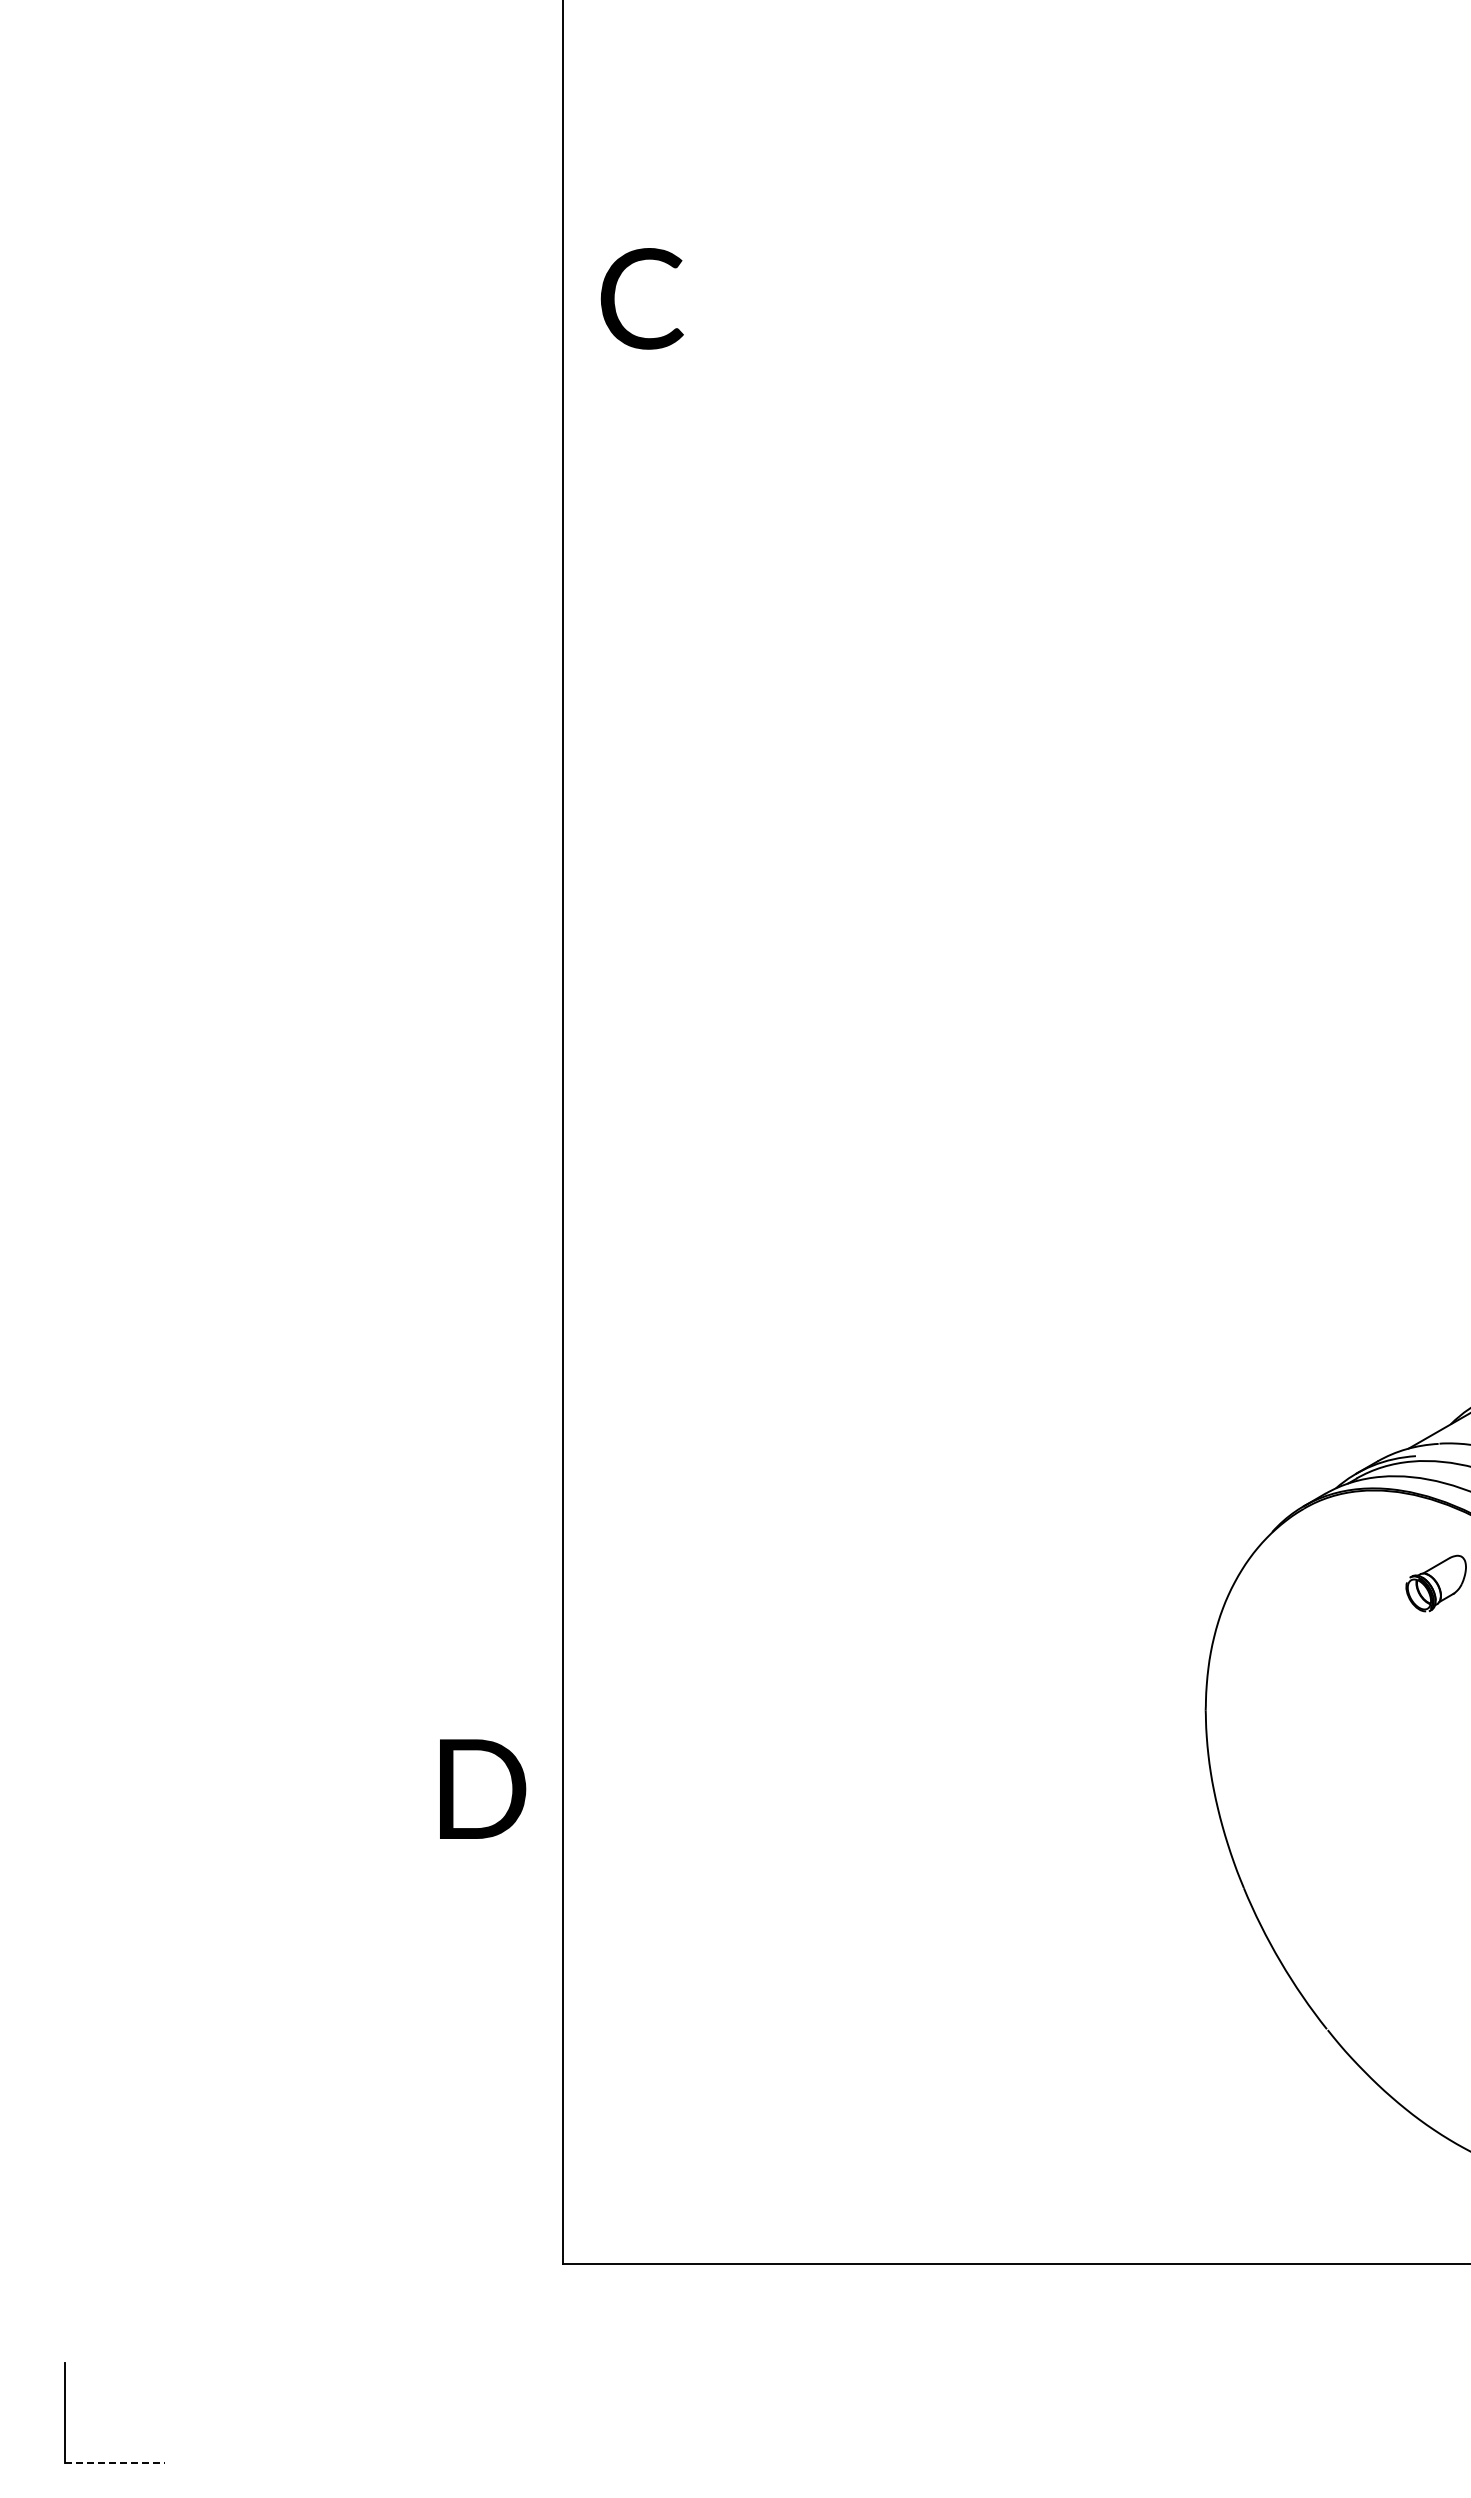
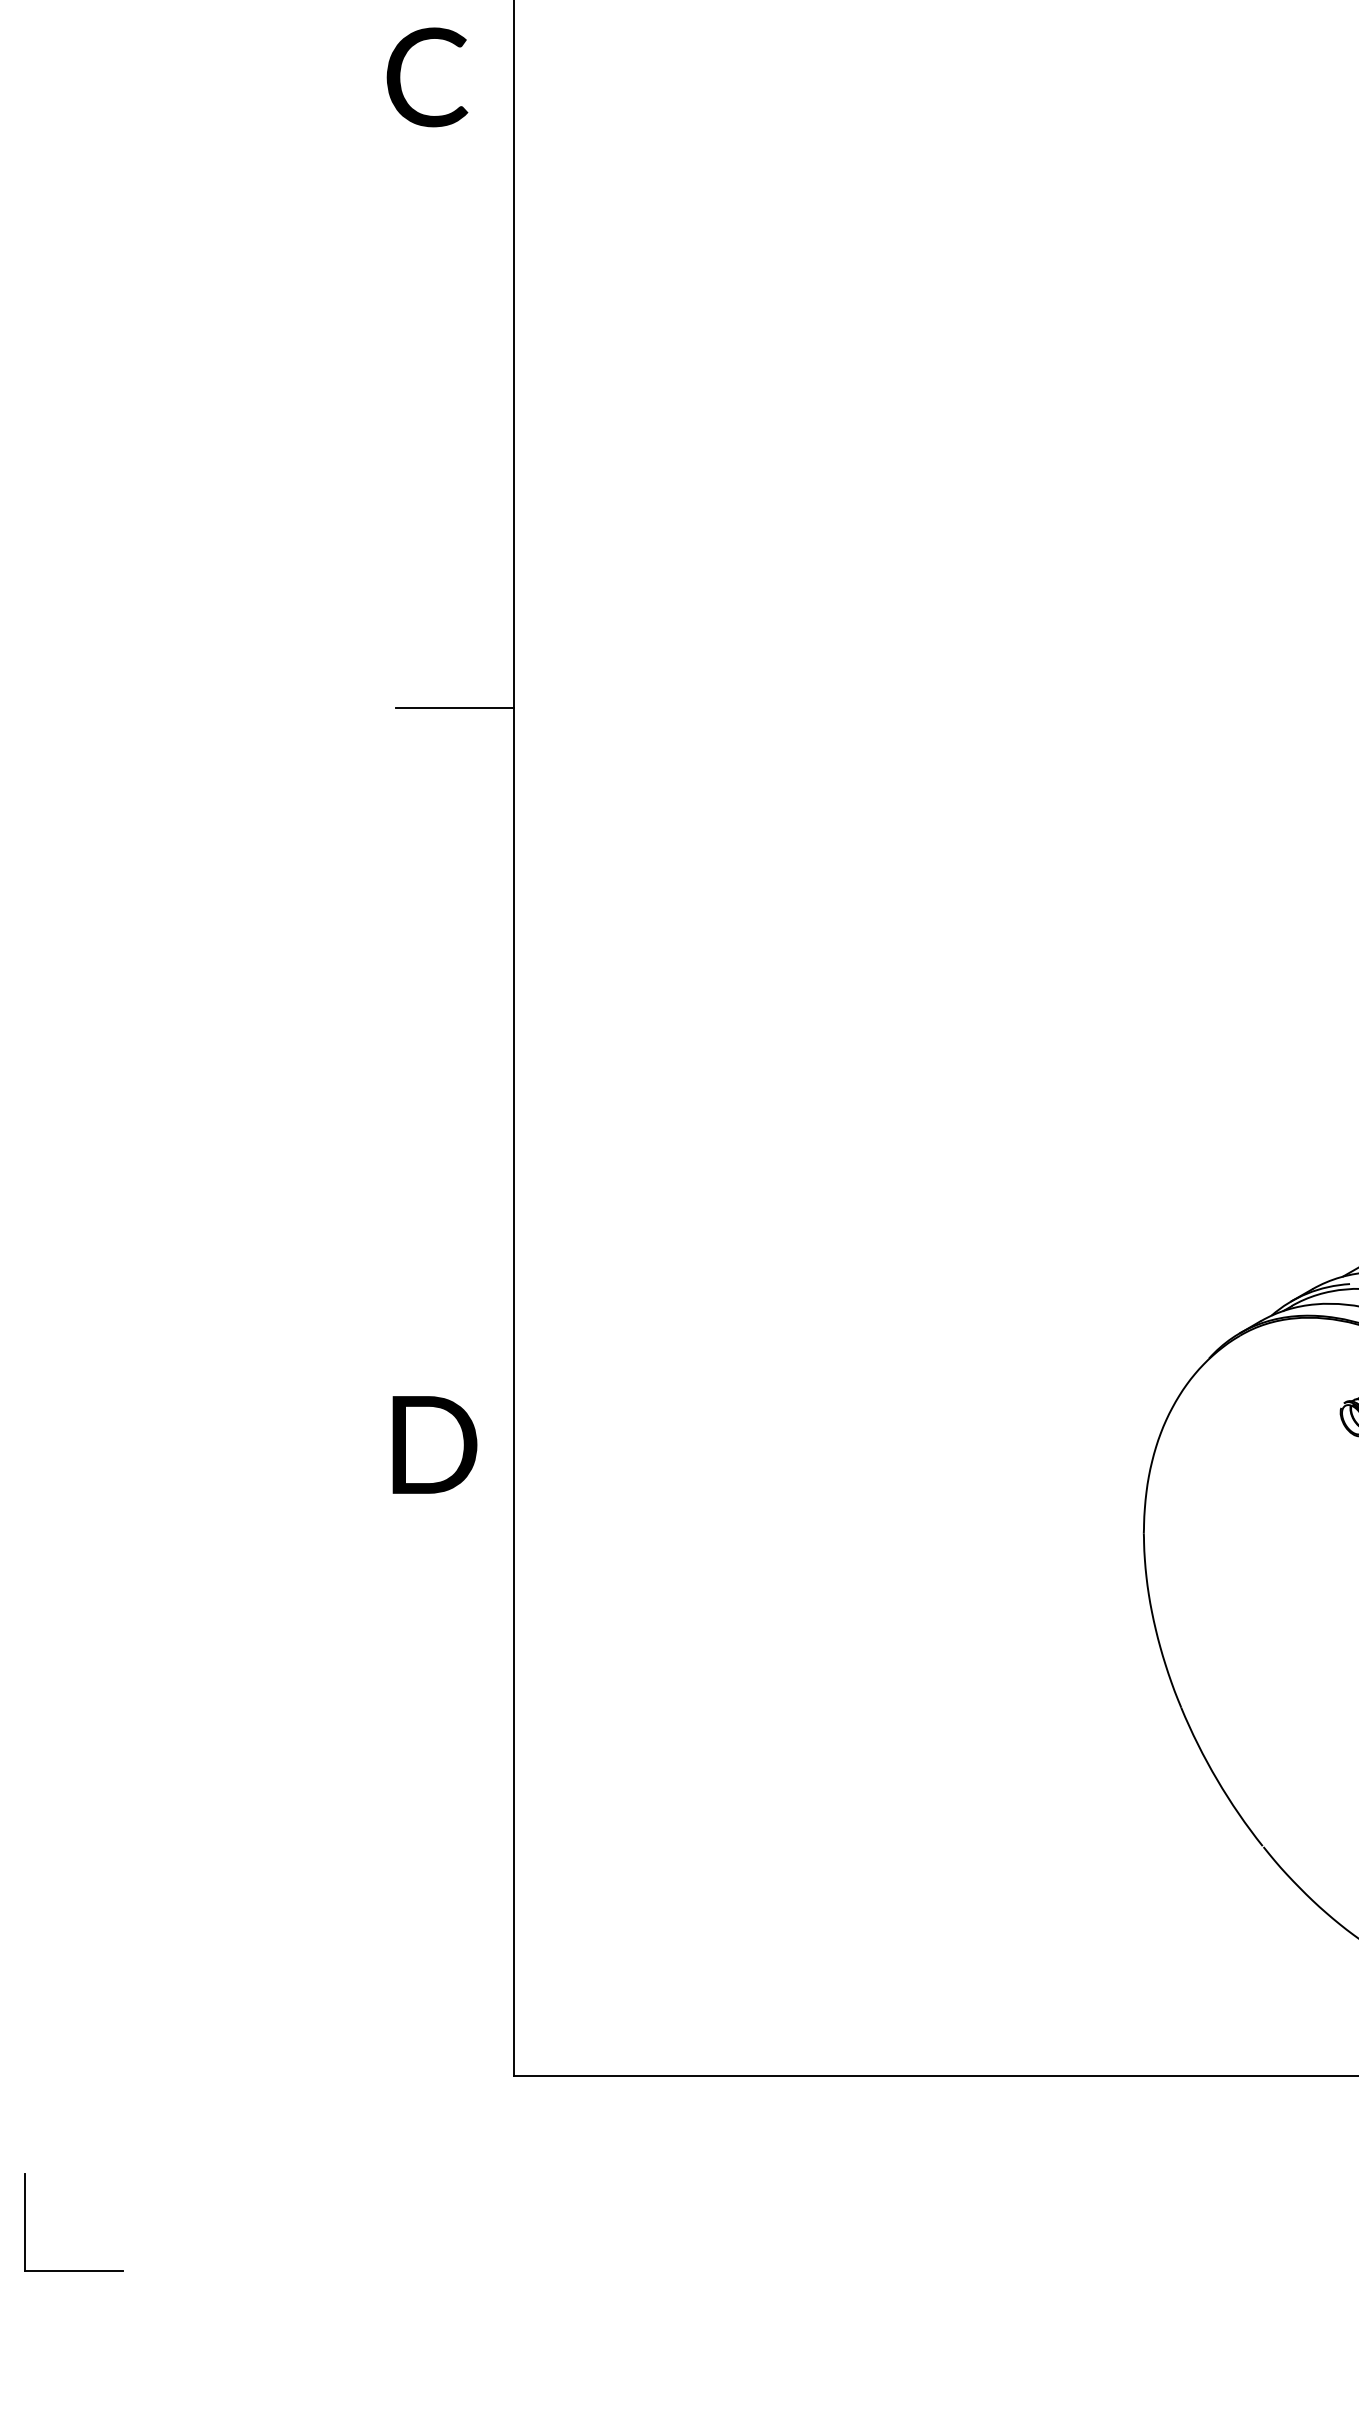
text: (641, 298) -> (426, 77), moved
line: (503, 869) -> (455, 708), added
text: (483, 1788) -> (435, 1444), moved
line: (114, 2462) -> (73, 2271), dashed -> solid

